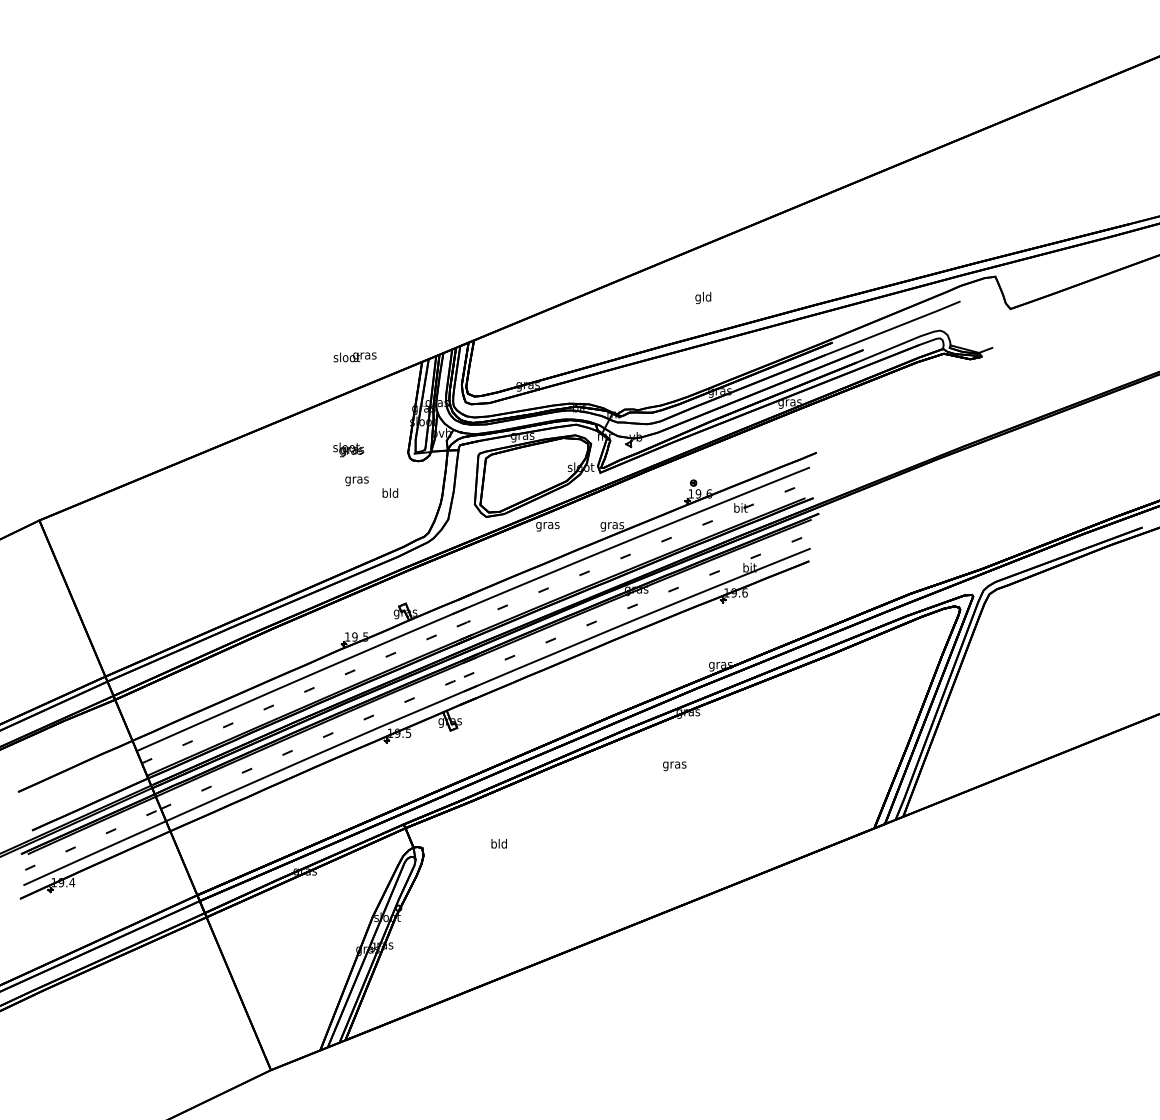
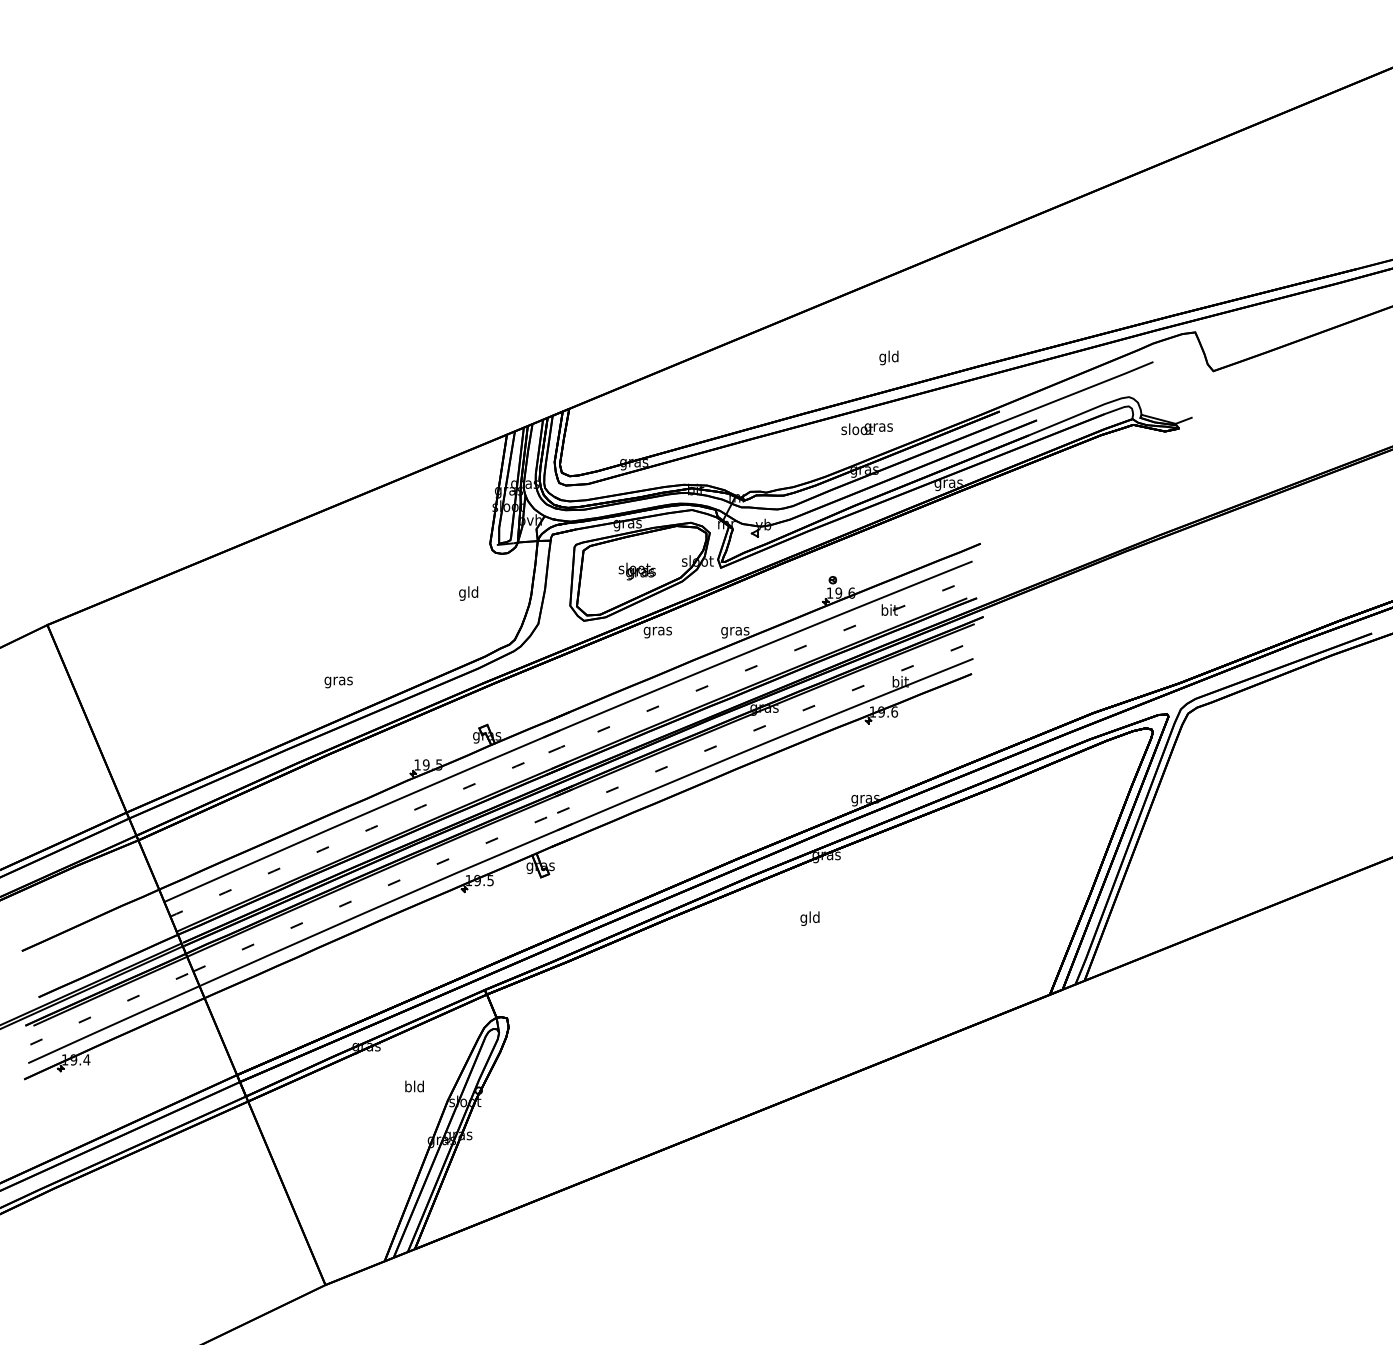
text: (703, 298) -> (889, 358), moved
text: (354, 357) -> (866, 429), moved
text: (348, 449) -> (637, 571), moved
text: (356, 481) -> (338, 682), moved
text: (385, 494) -> (462, 593), bld -> gld
text: (674, 765) -> (809, 919), gras -> gld
text: (498, 843) -> (413, 1086), moved

